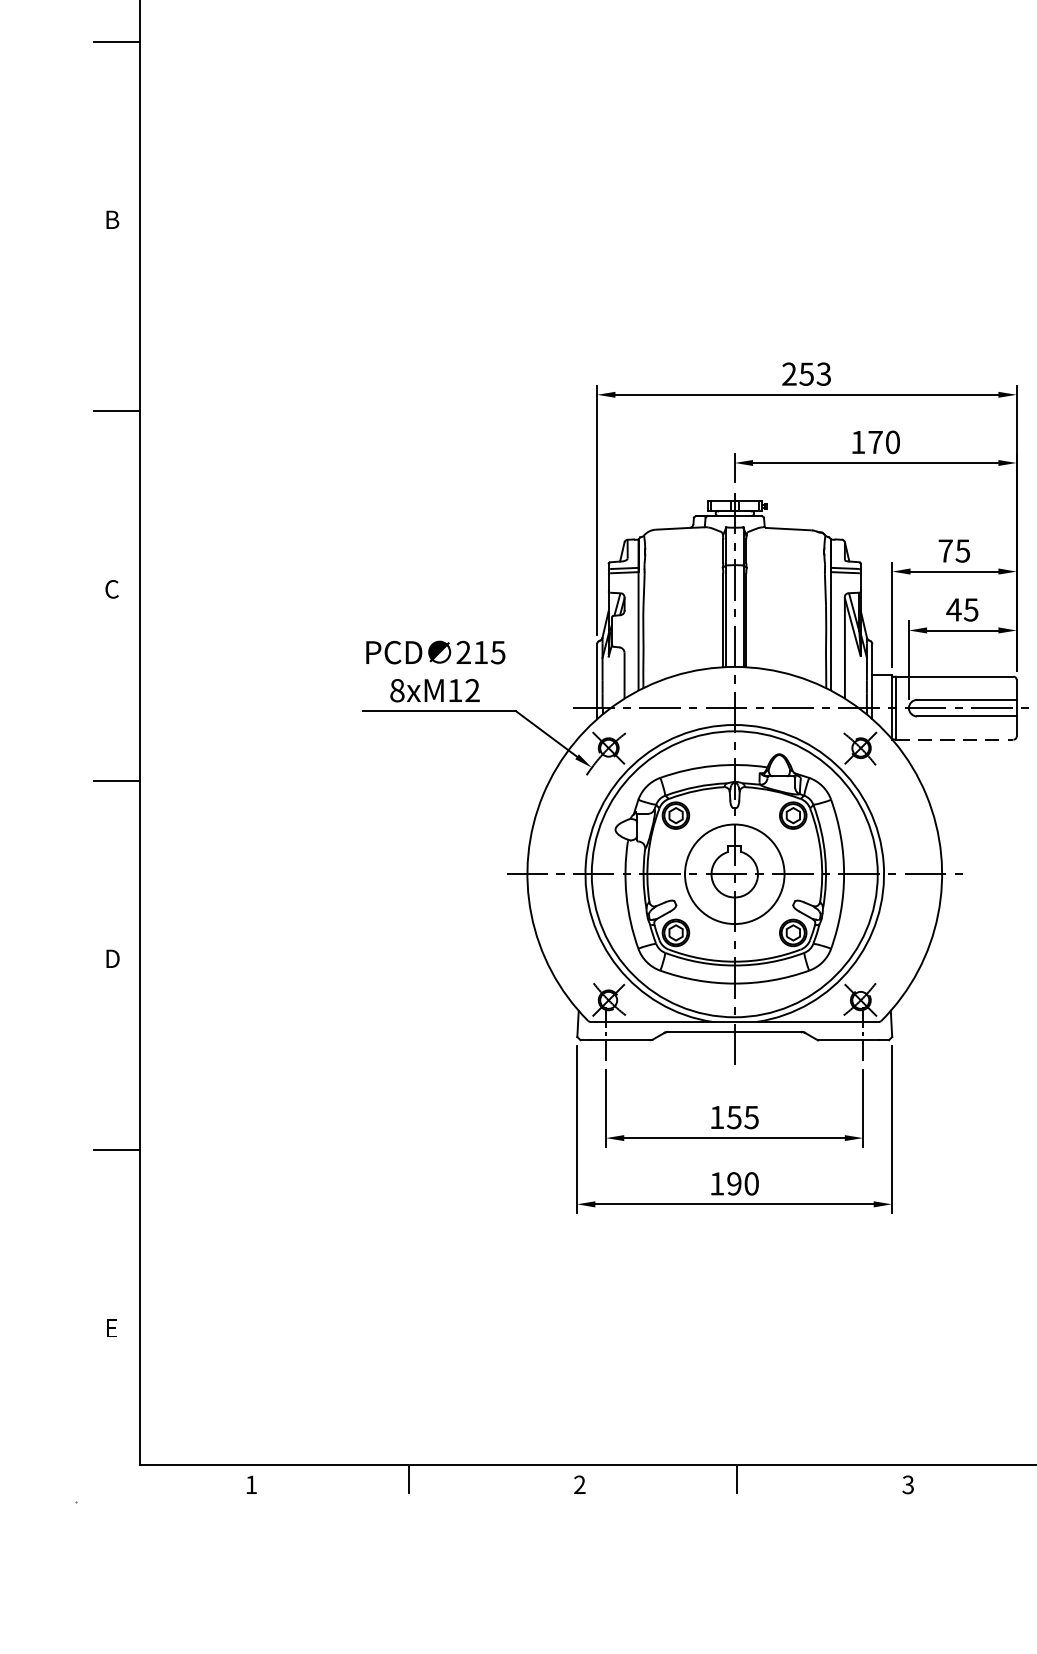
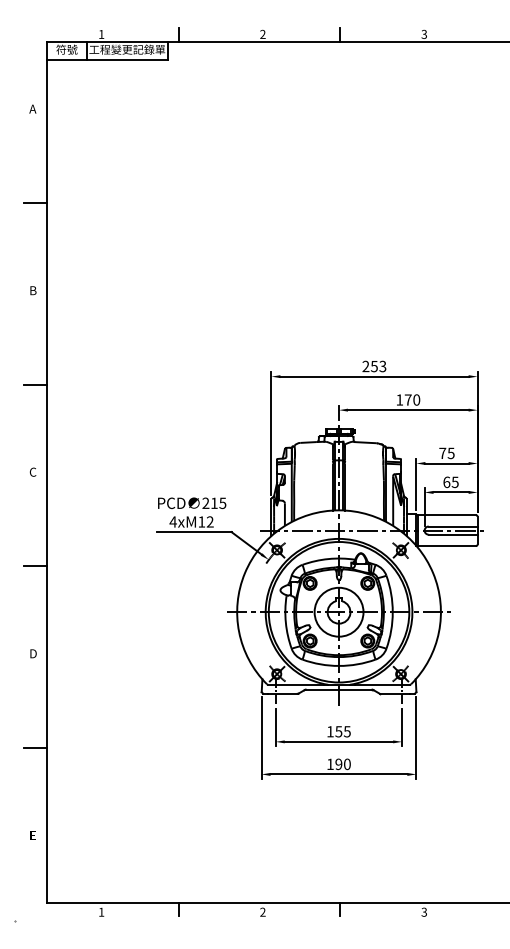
text: (953, 610) -> (446, 482), 45 -> 65
text: (395, 689) -> (172, 521), 8xM12 -> 4xM12
line: (955, 740) -> (447, 546), dashed -> solid

